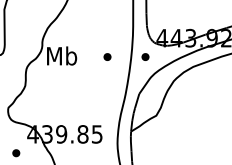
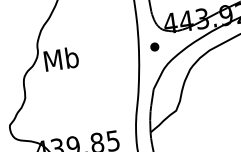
part: (107, 56) -> (112, 52), removed

